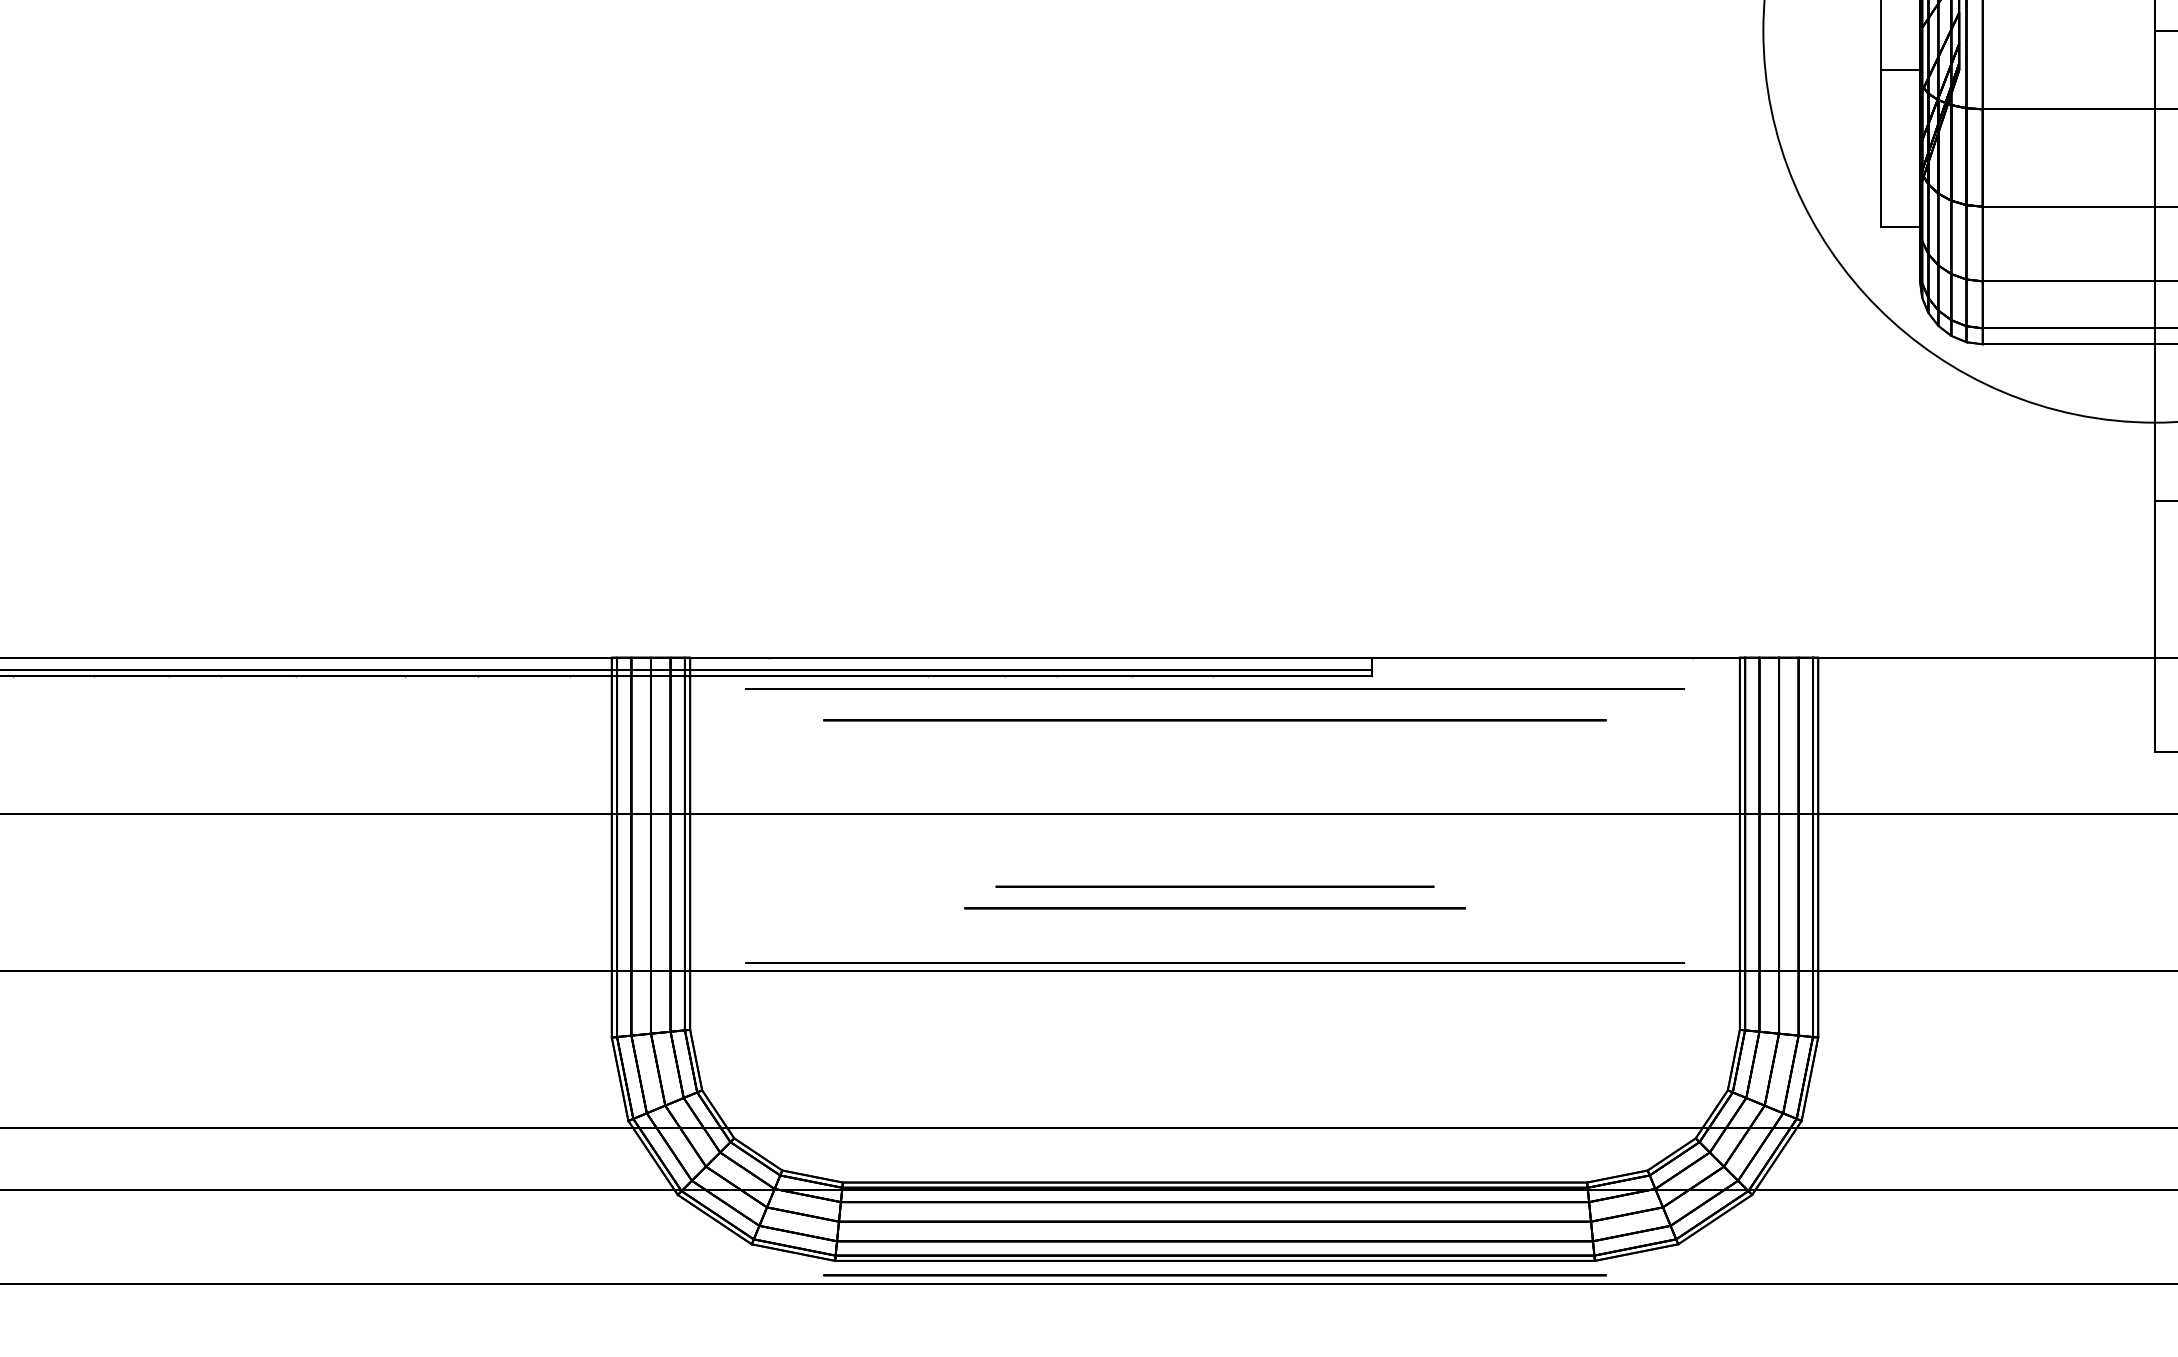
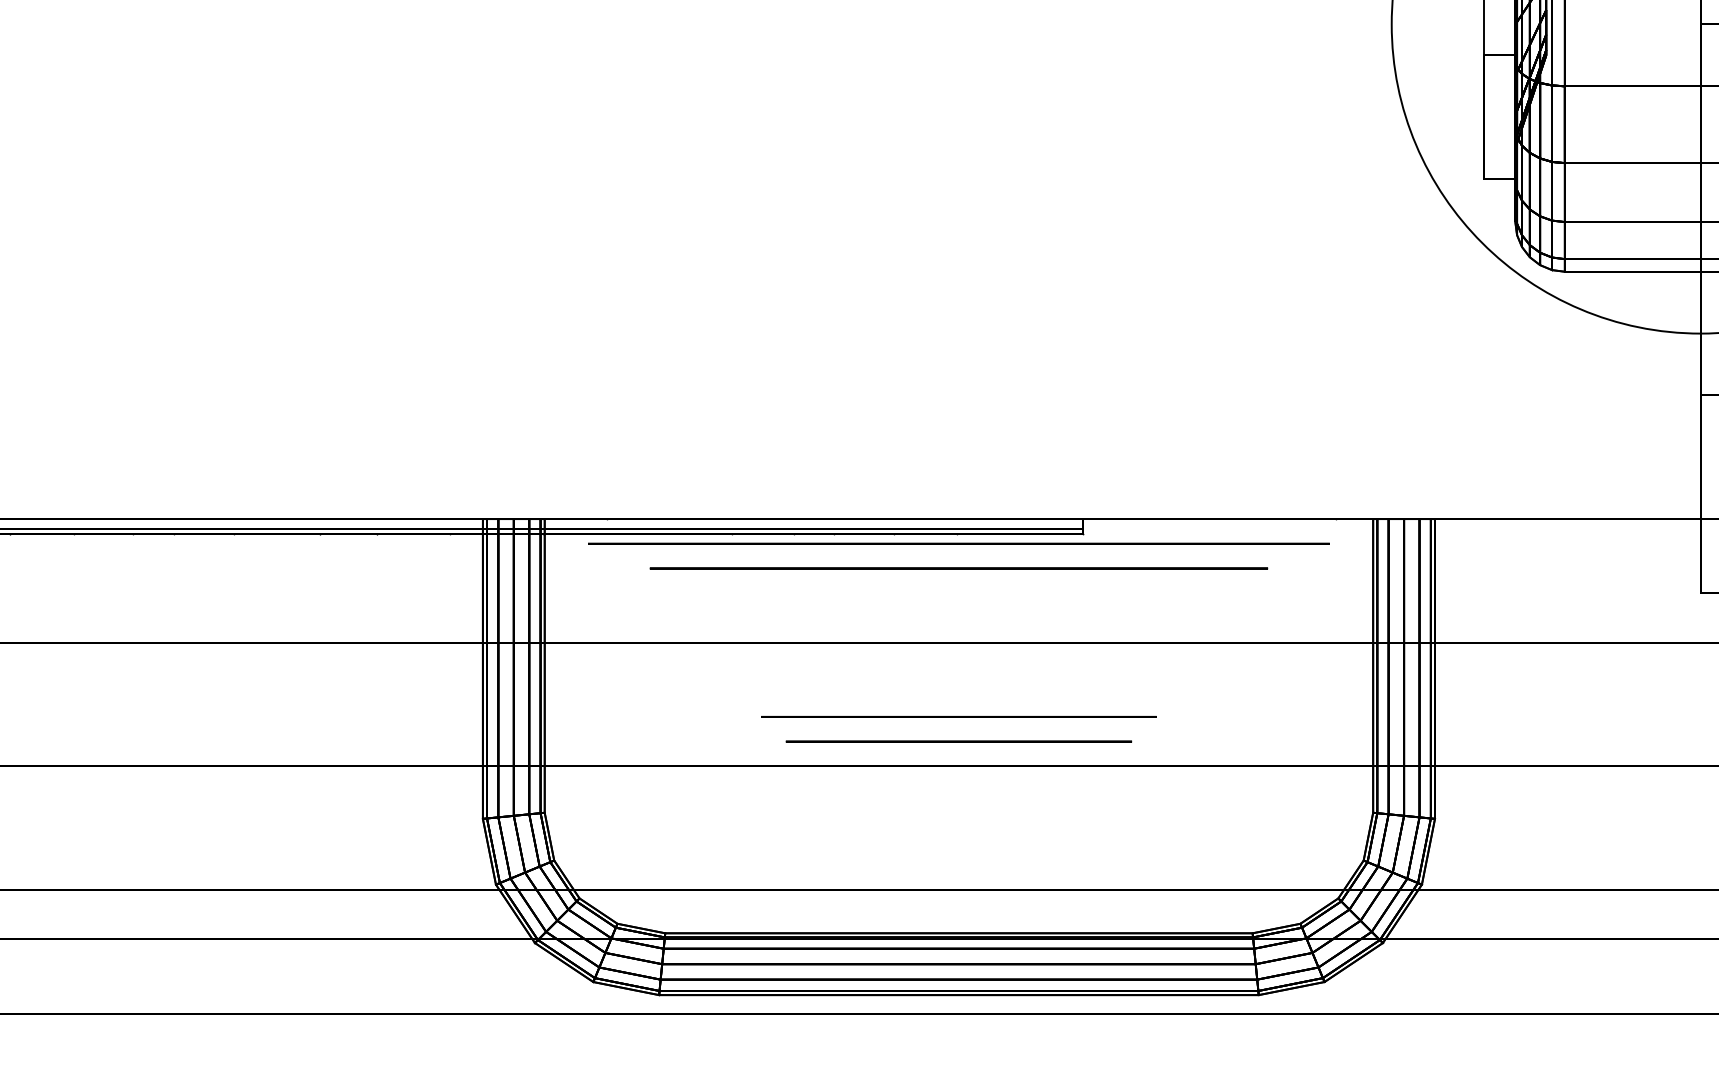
circle: (1214, 886) -> (958, 741), moved
circle: (1214, 962) -> (958, 759), removed
circle: (1214, 1275) -> (958, 1006), removed

